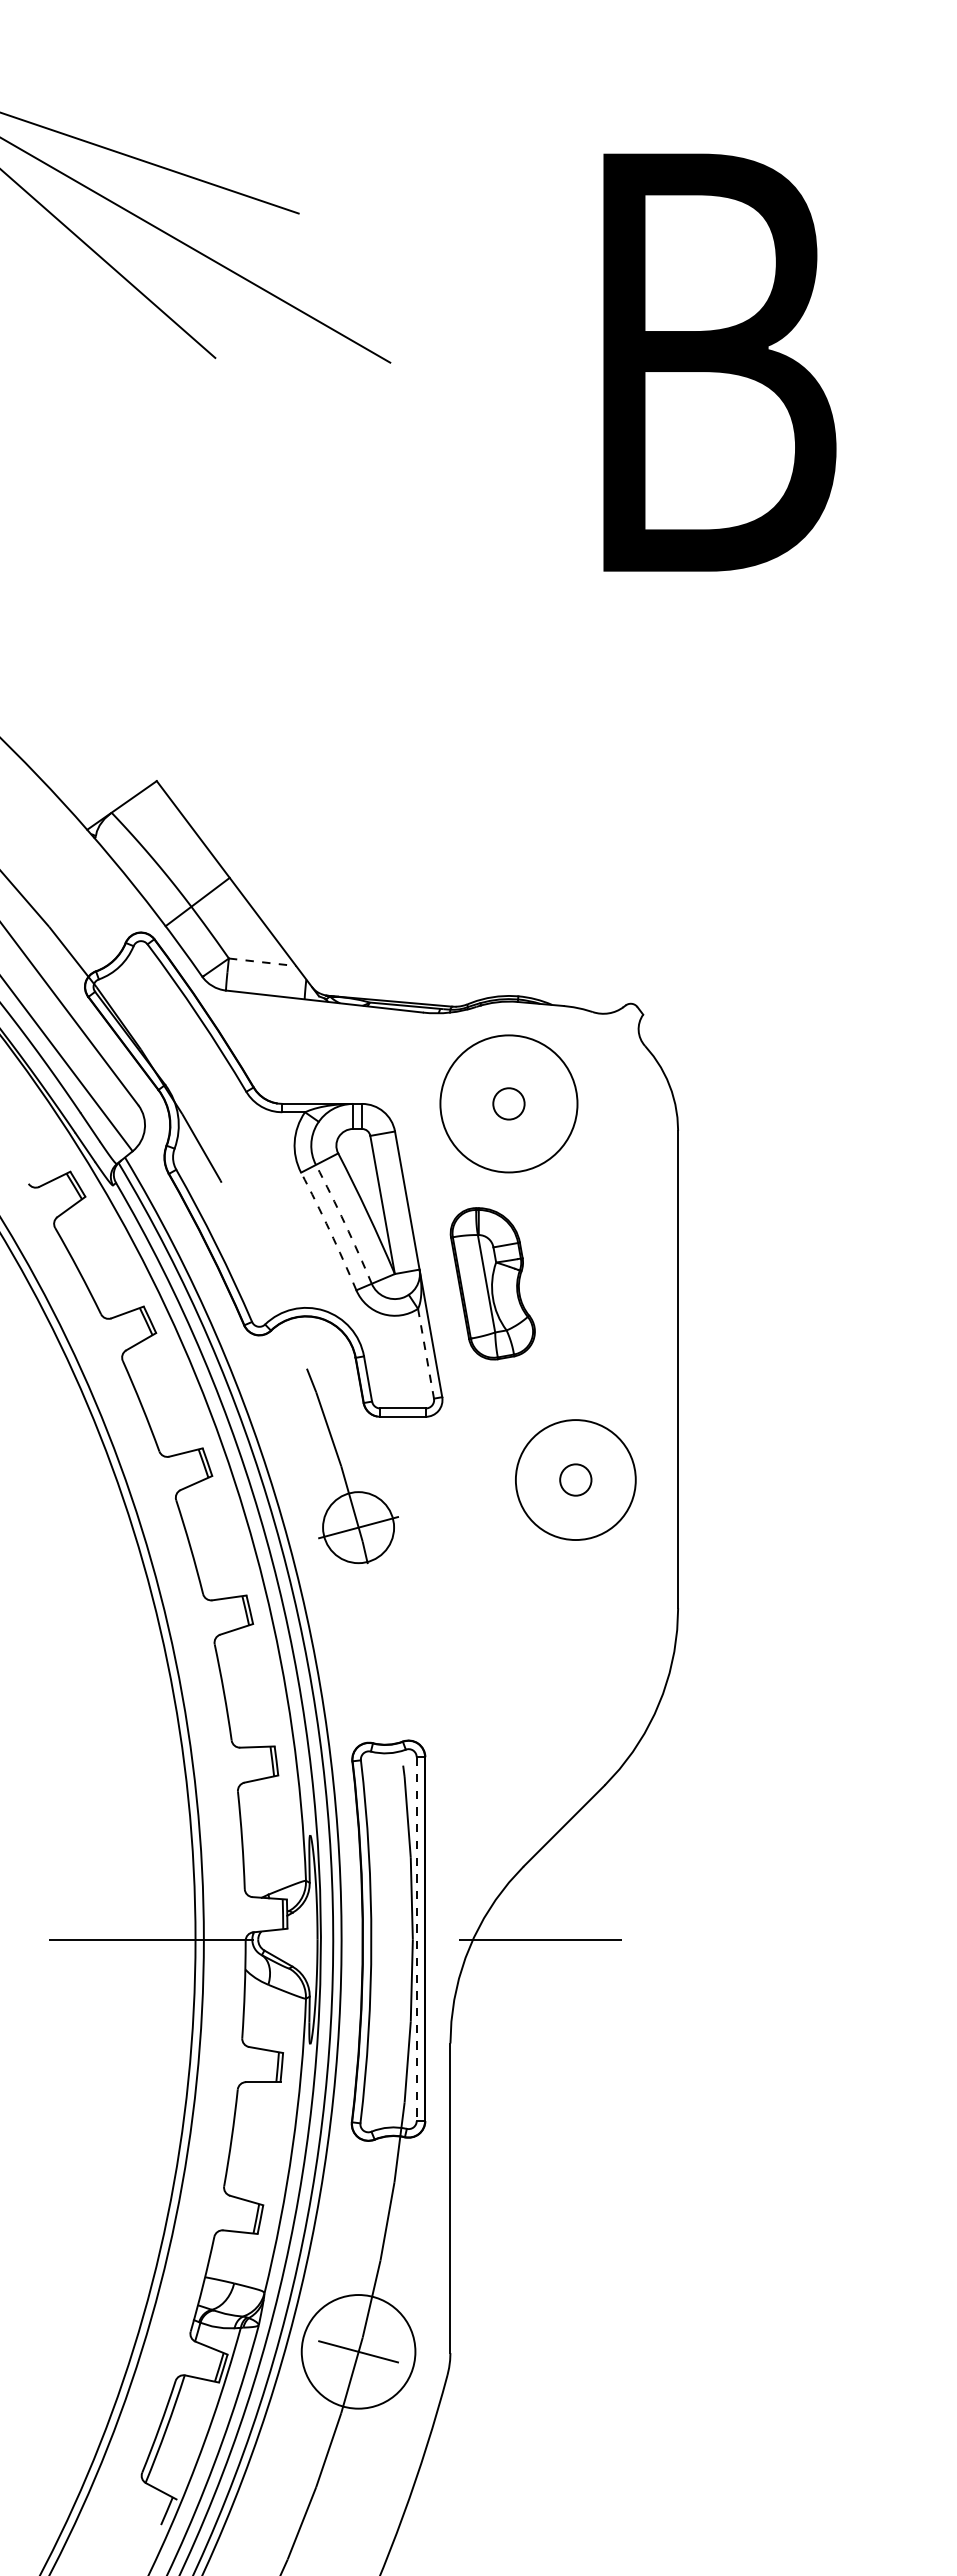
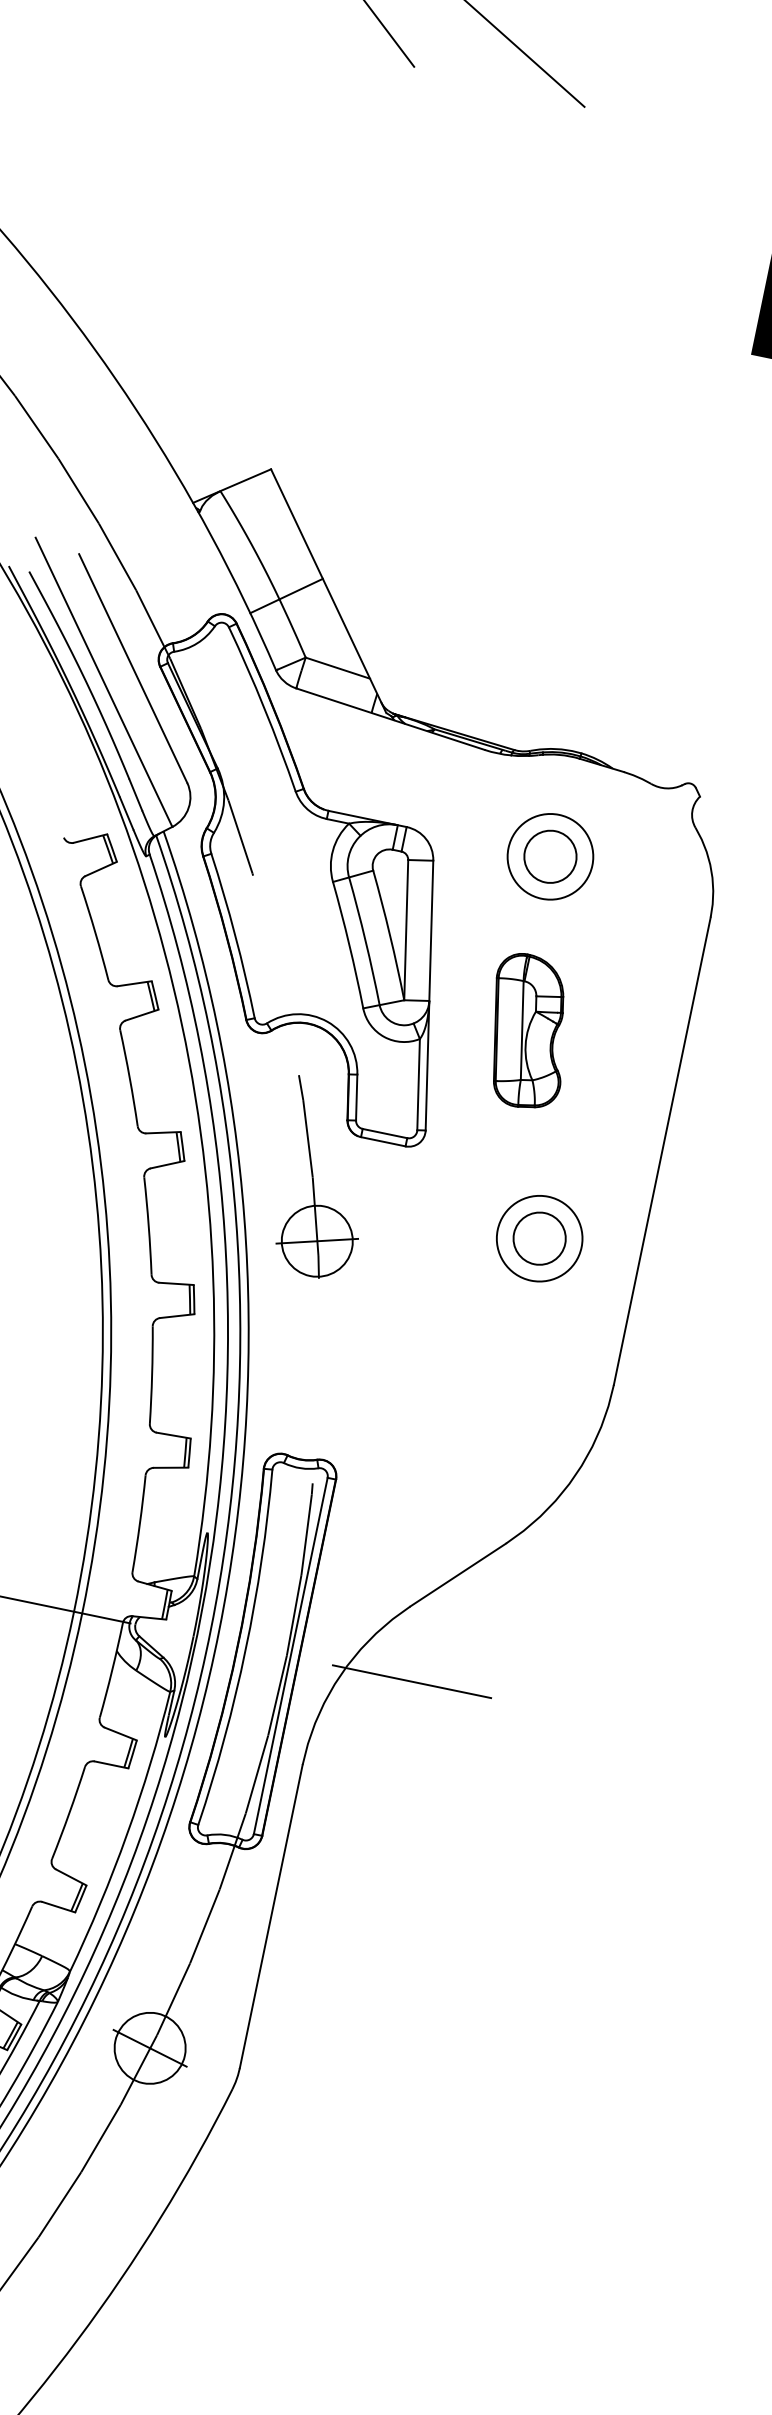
line: (262, 962) -> (337, 668), dashed -> solid
circle: (508, 1103) -> (550, 856), size x0.62
circle: (508, 1103) -> (550, 856), size x1.67
arc: (345, 1223) -> (366, 940), dashed -> solid
arc: (329, 1230) -> (349, 944), dashed -> solid
part: (492, 1283) -> (528, 1031), moved
line: (426, 1353) -> (419, 1084), dashed -> solid
circle: (575, 1479) -> (539, 1238), size x0.71
circle: (575, 1479) -> (539, 1238), size x1.67
line: (416, 1939) -> (290, 1656), dashed -> solid
circle: (358, 2351) -> (150, 2047), size x0.62

